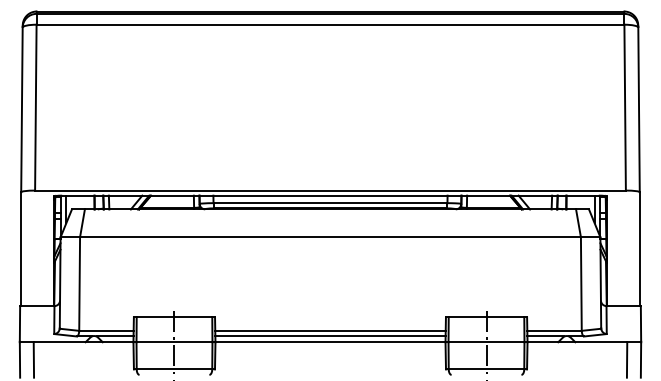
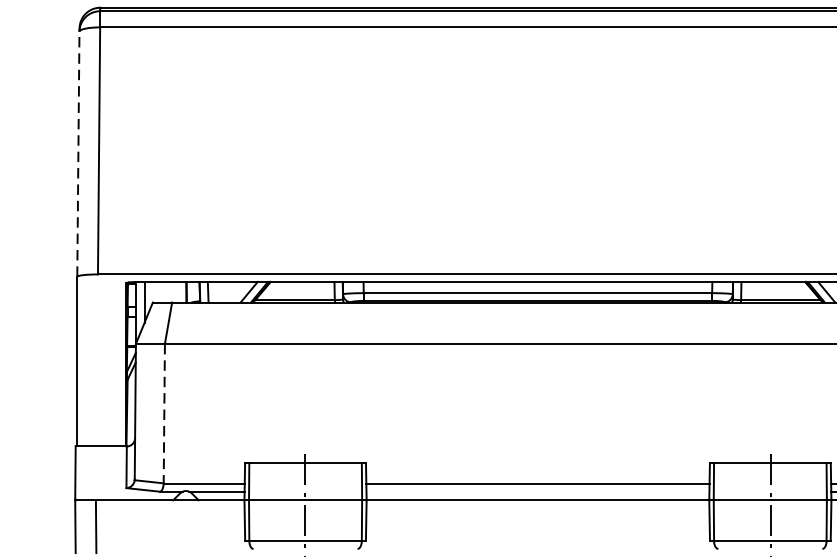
line: (21, 109) -> (77, 153), solid -> dashed
line: (79, 284) -> (164, 414), solid -> dashed
line: (330, 336) -> (537, 491), removed

